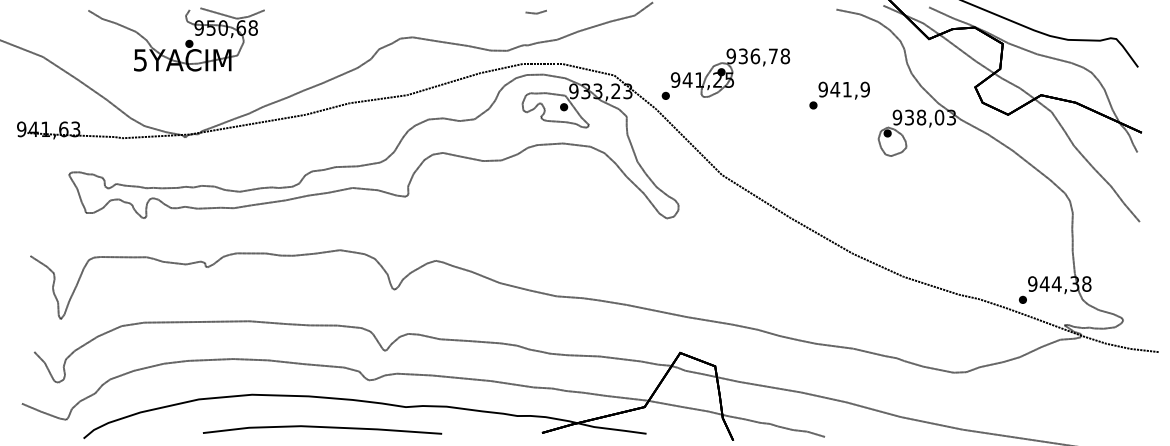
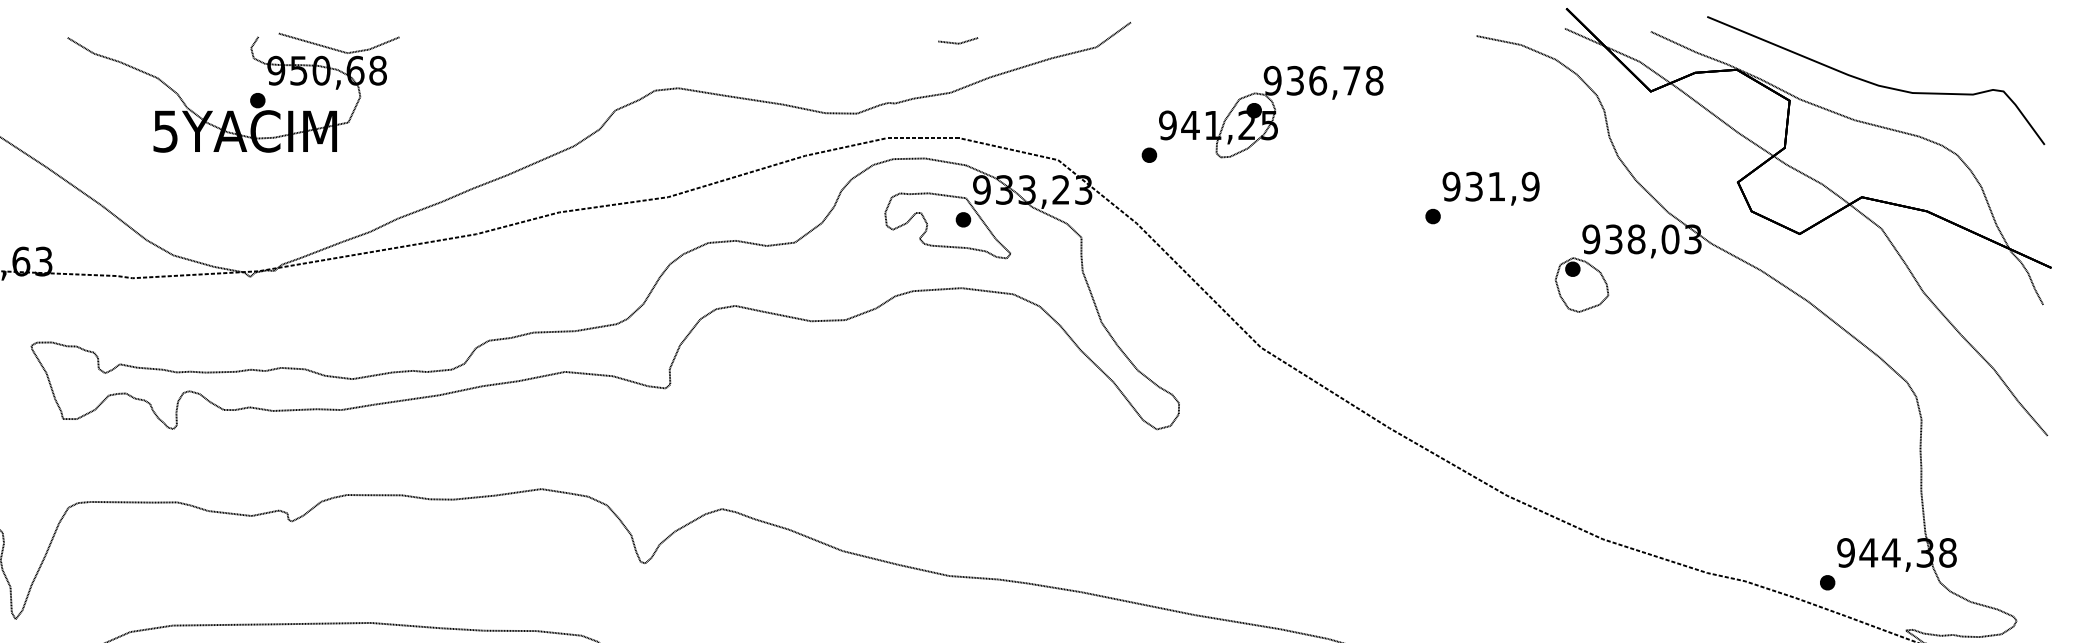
line: (535, 12) -> (956, 41), moved
part: (725, 73) -> (1261, 113), moved
text: (835, 89) -> (1474, 186), 941,9 -> 931,9

